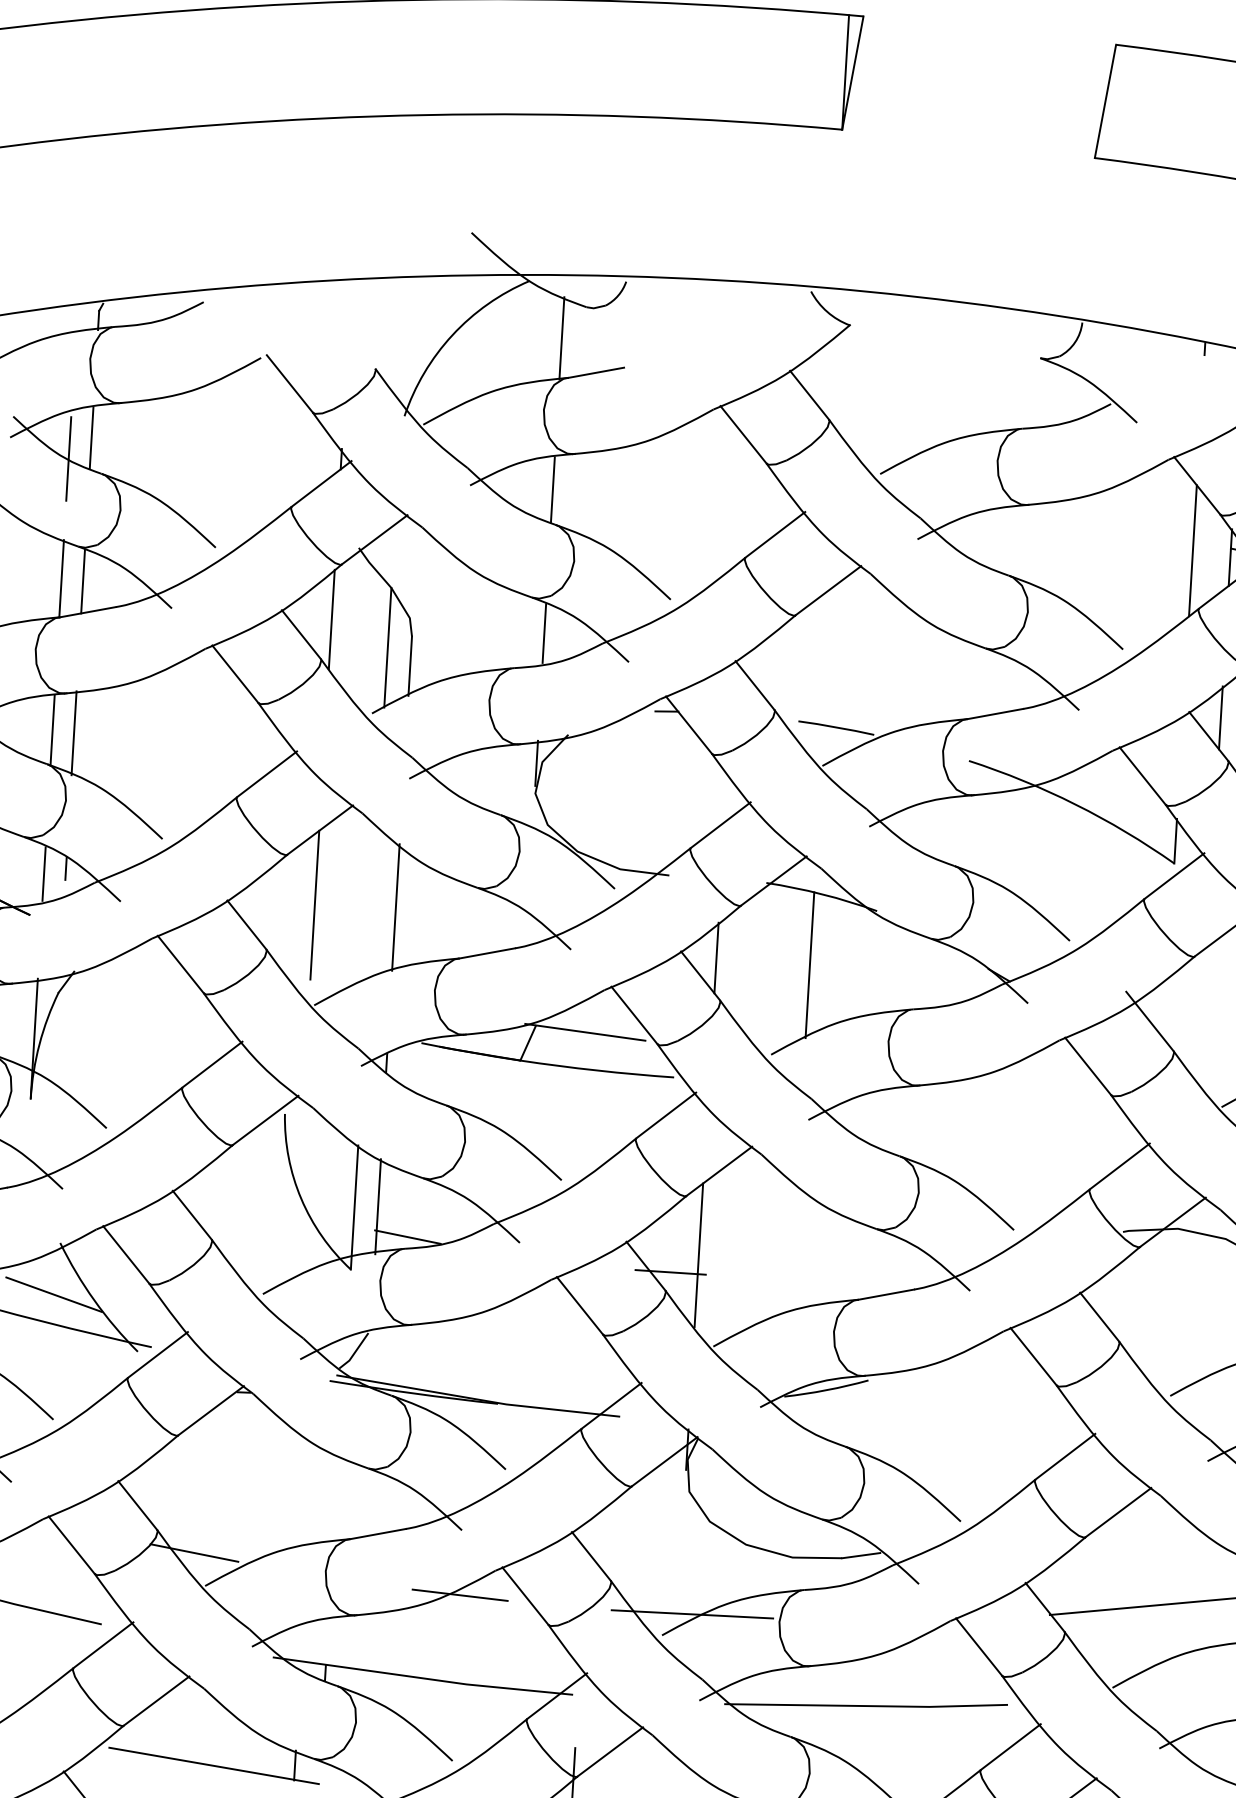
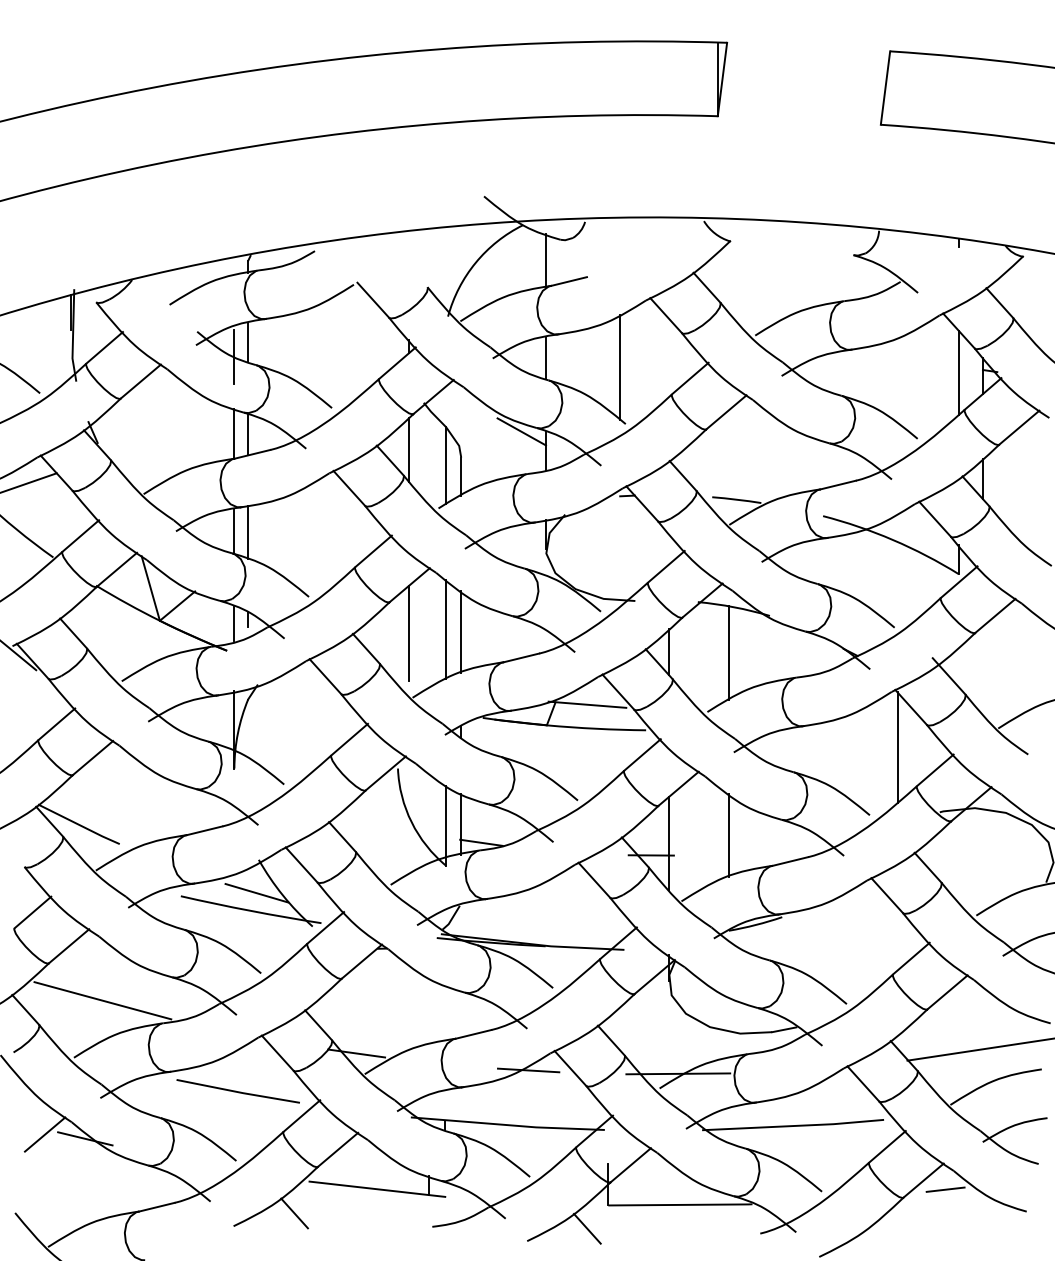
line: (667, 511) -> (620, 367), added
line: (508, 601) -> (521, 431), added
line: (373, 902) -> (446, 629), added
line: (1063, 1127) -> (897, 747), added
line: (792, 1246) -> (728, 834), added

